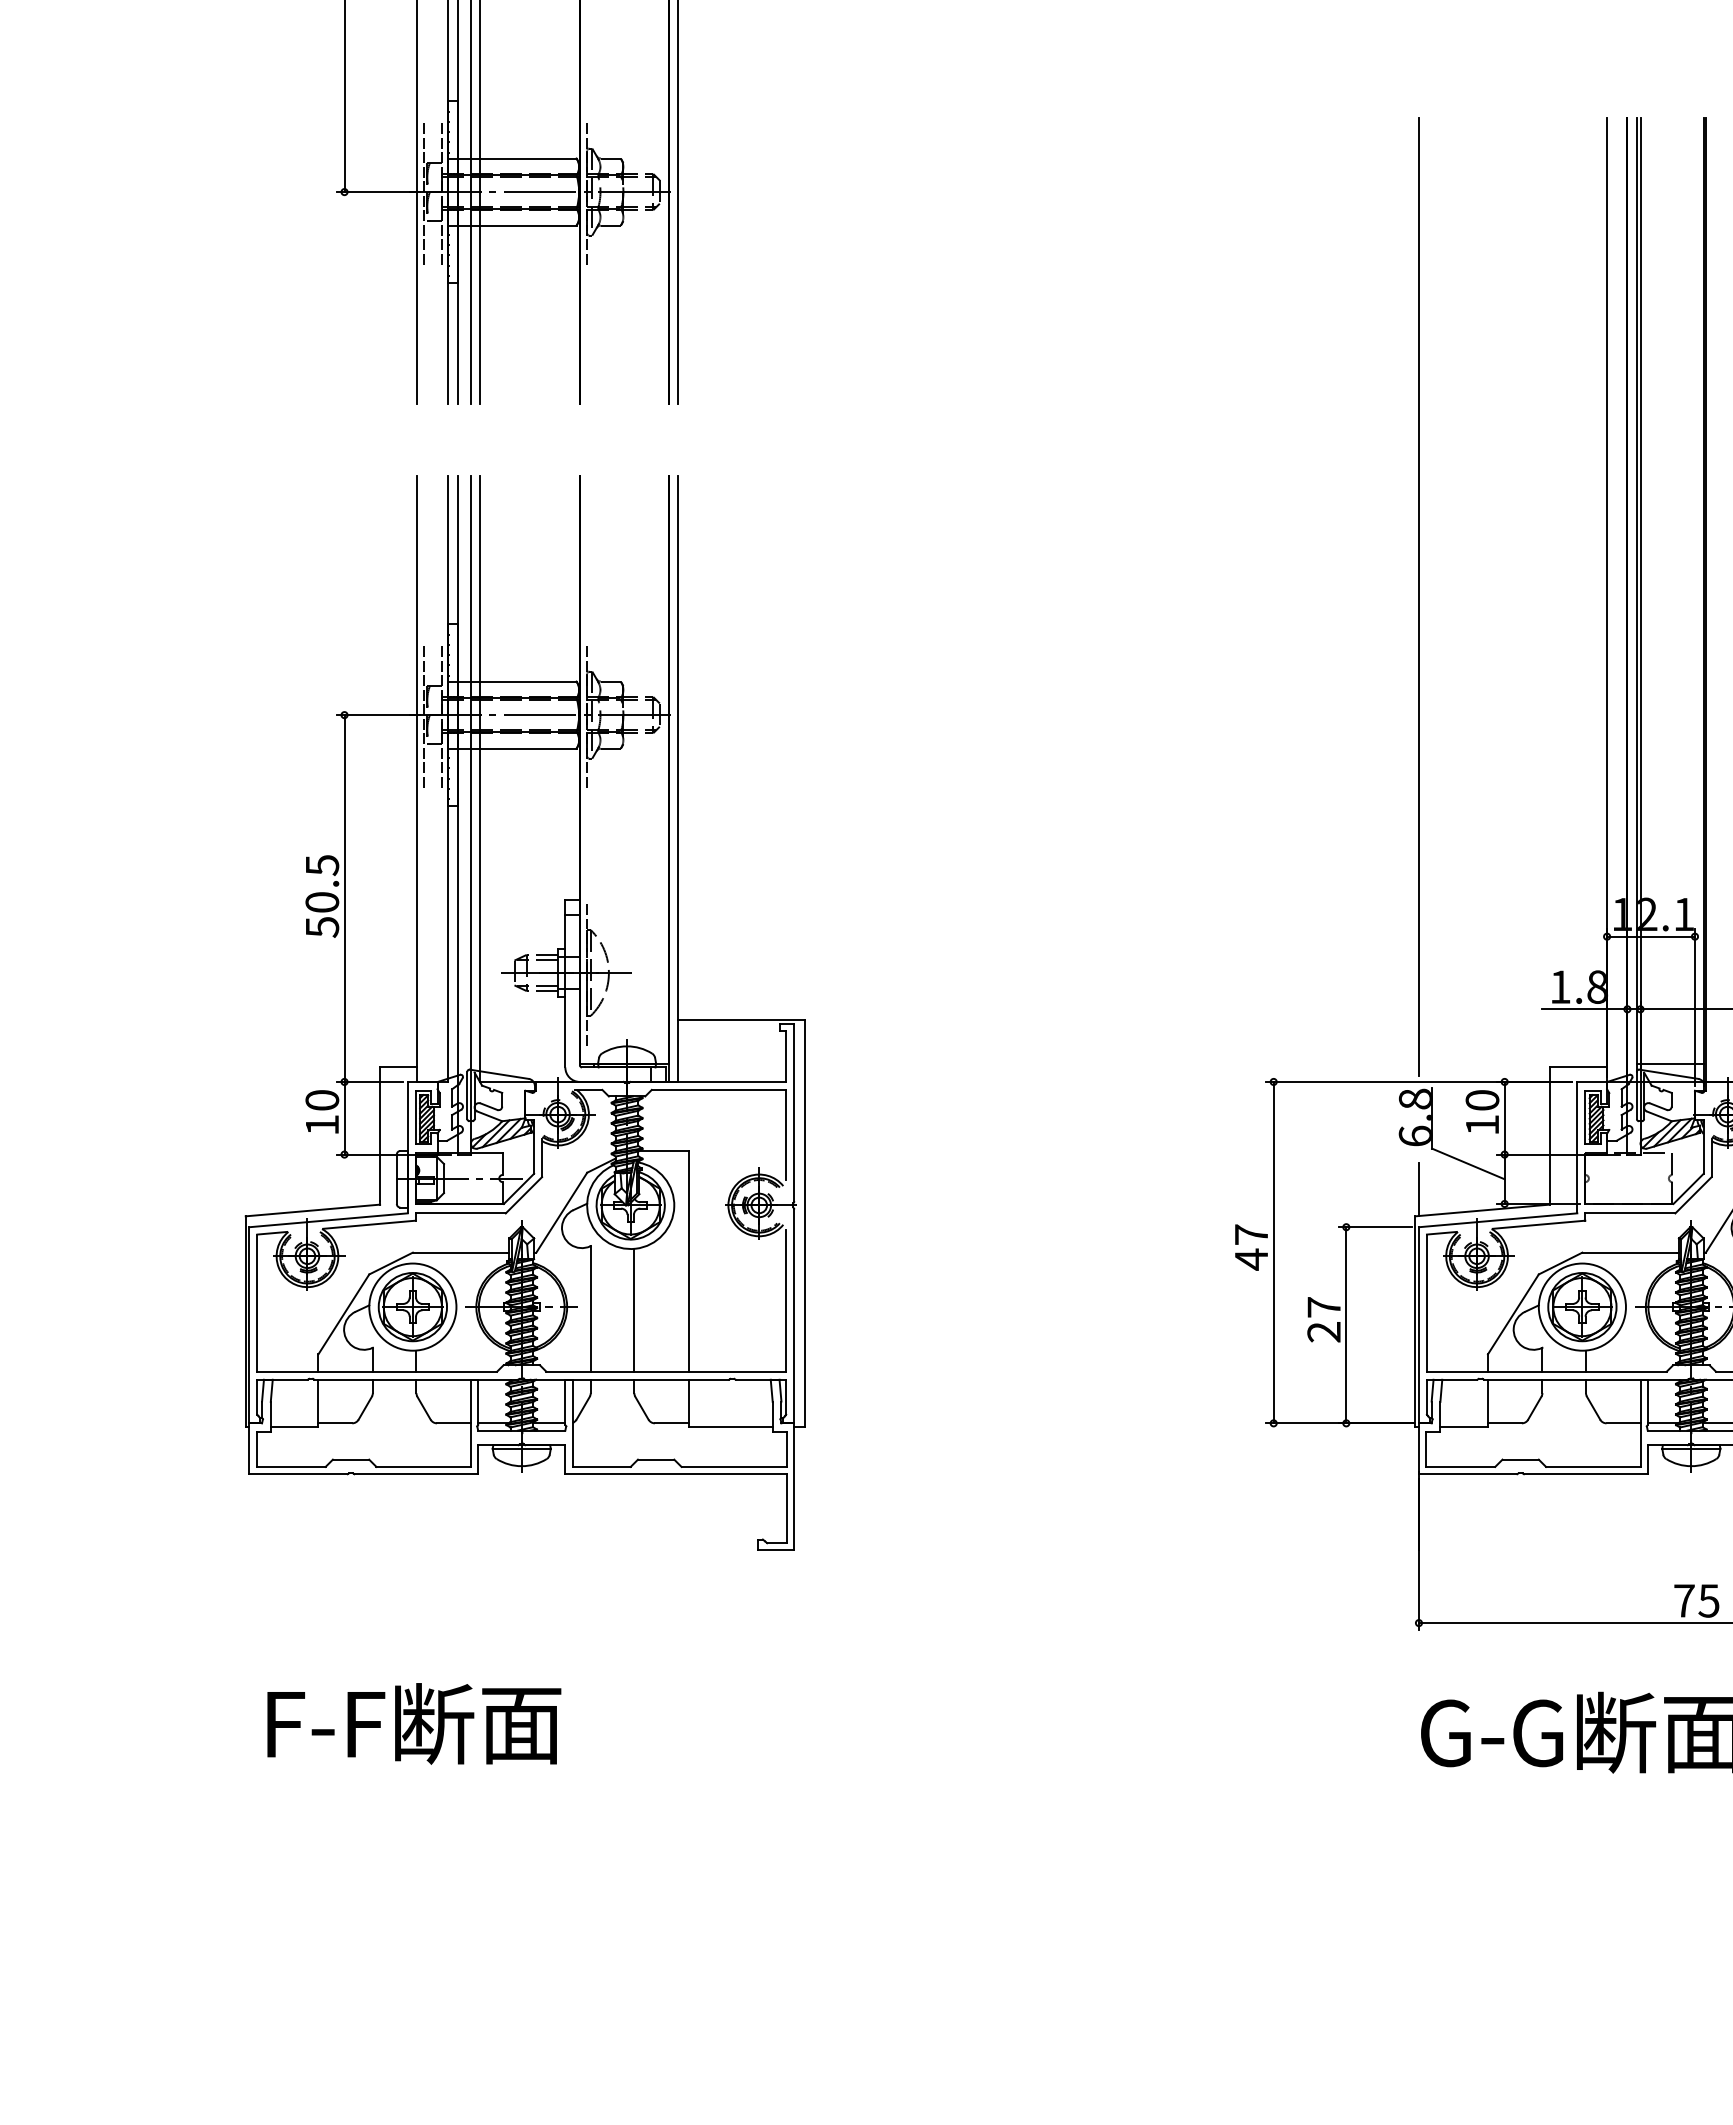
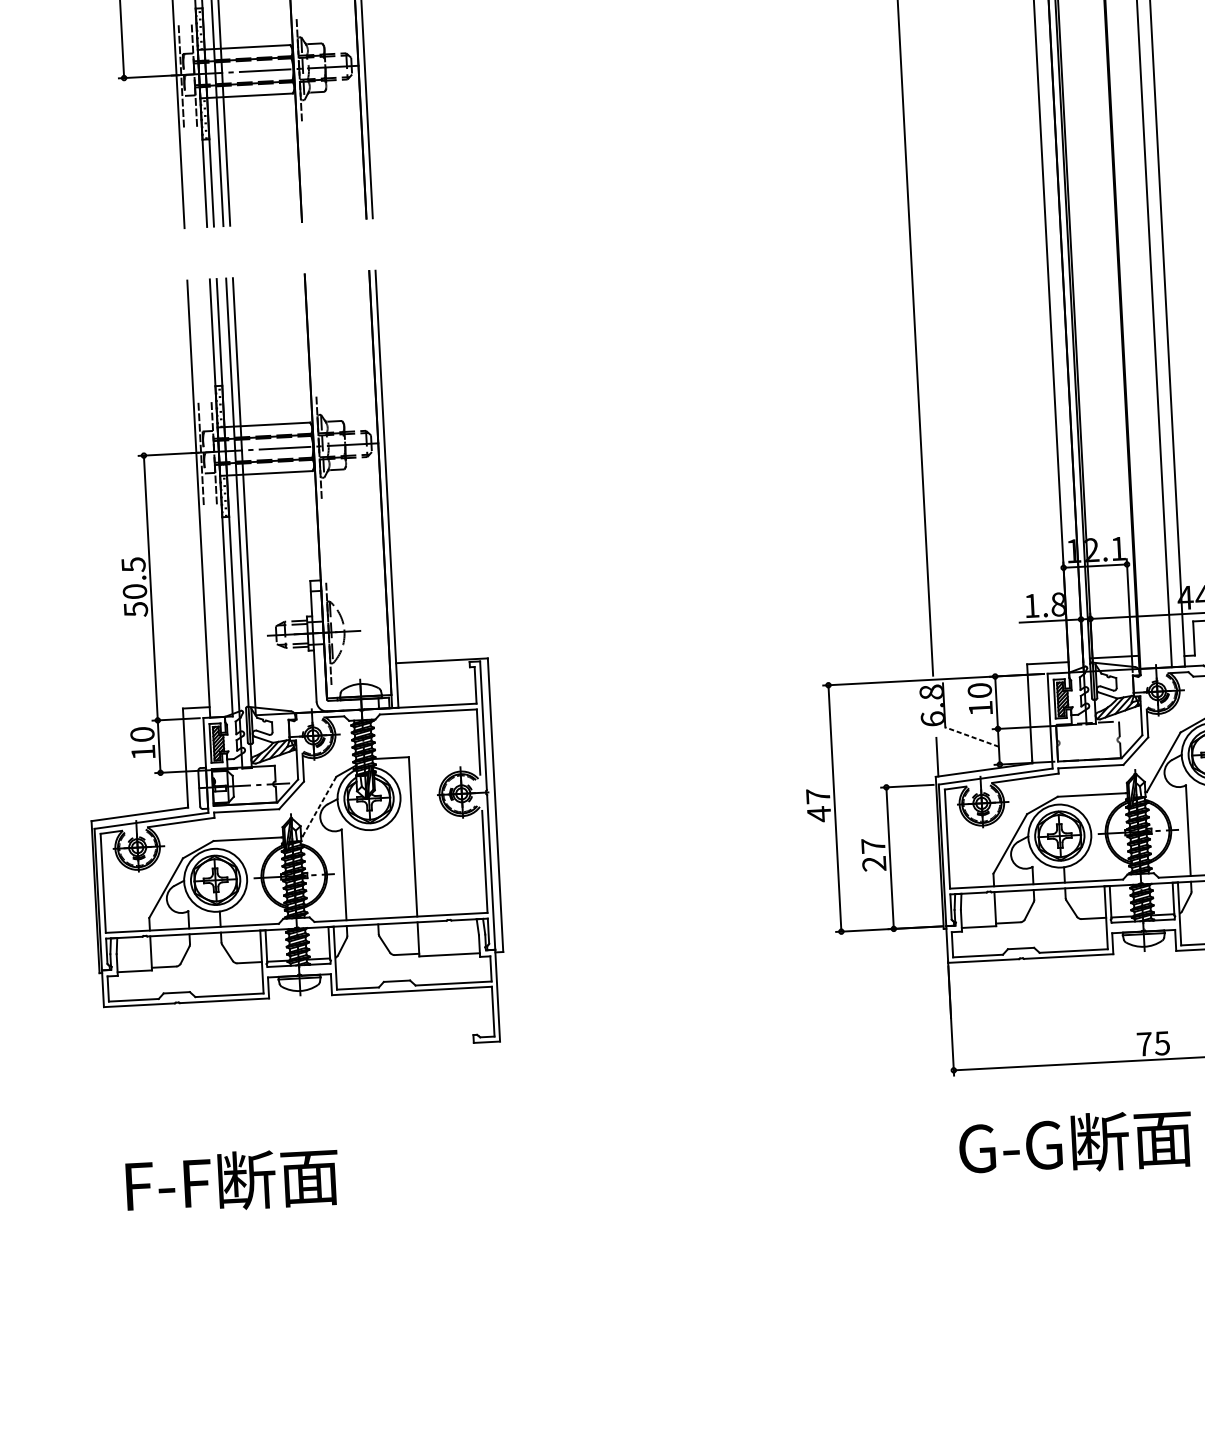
line: (1467, 1163) -> (971, 736), solid -> dashed
line: (561, 1213) -> (319, 807), solid -> dashed
line: (634, 1309) -> (375, 873), removed

